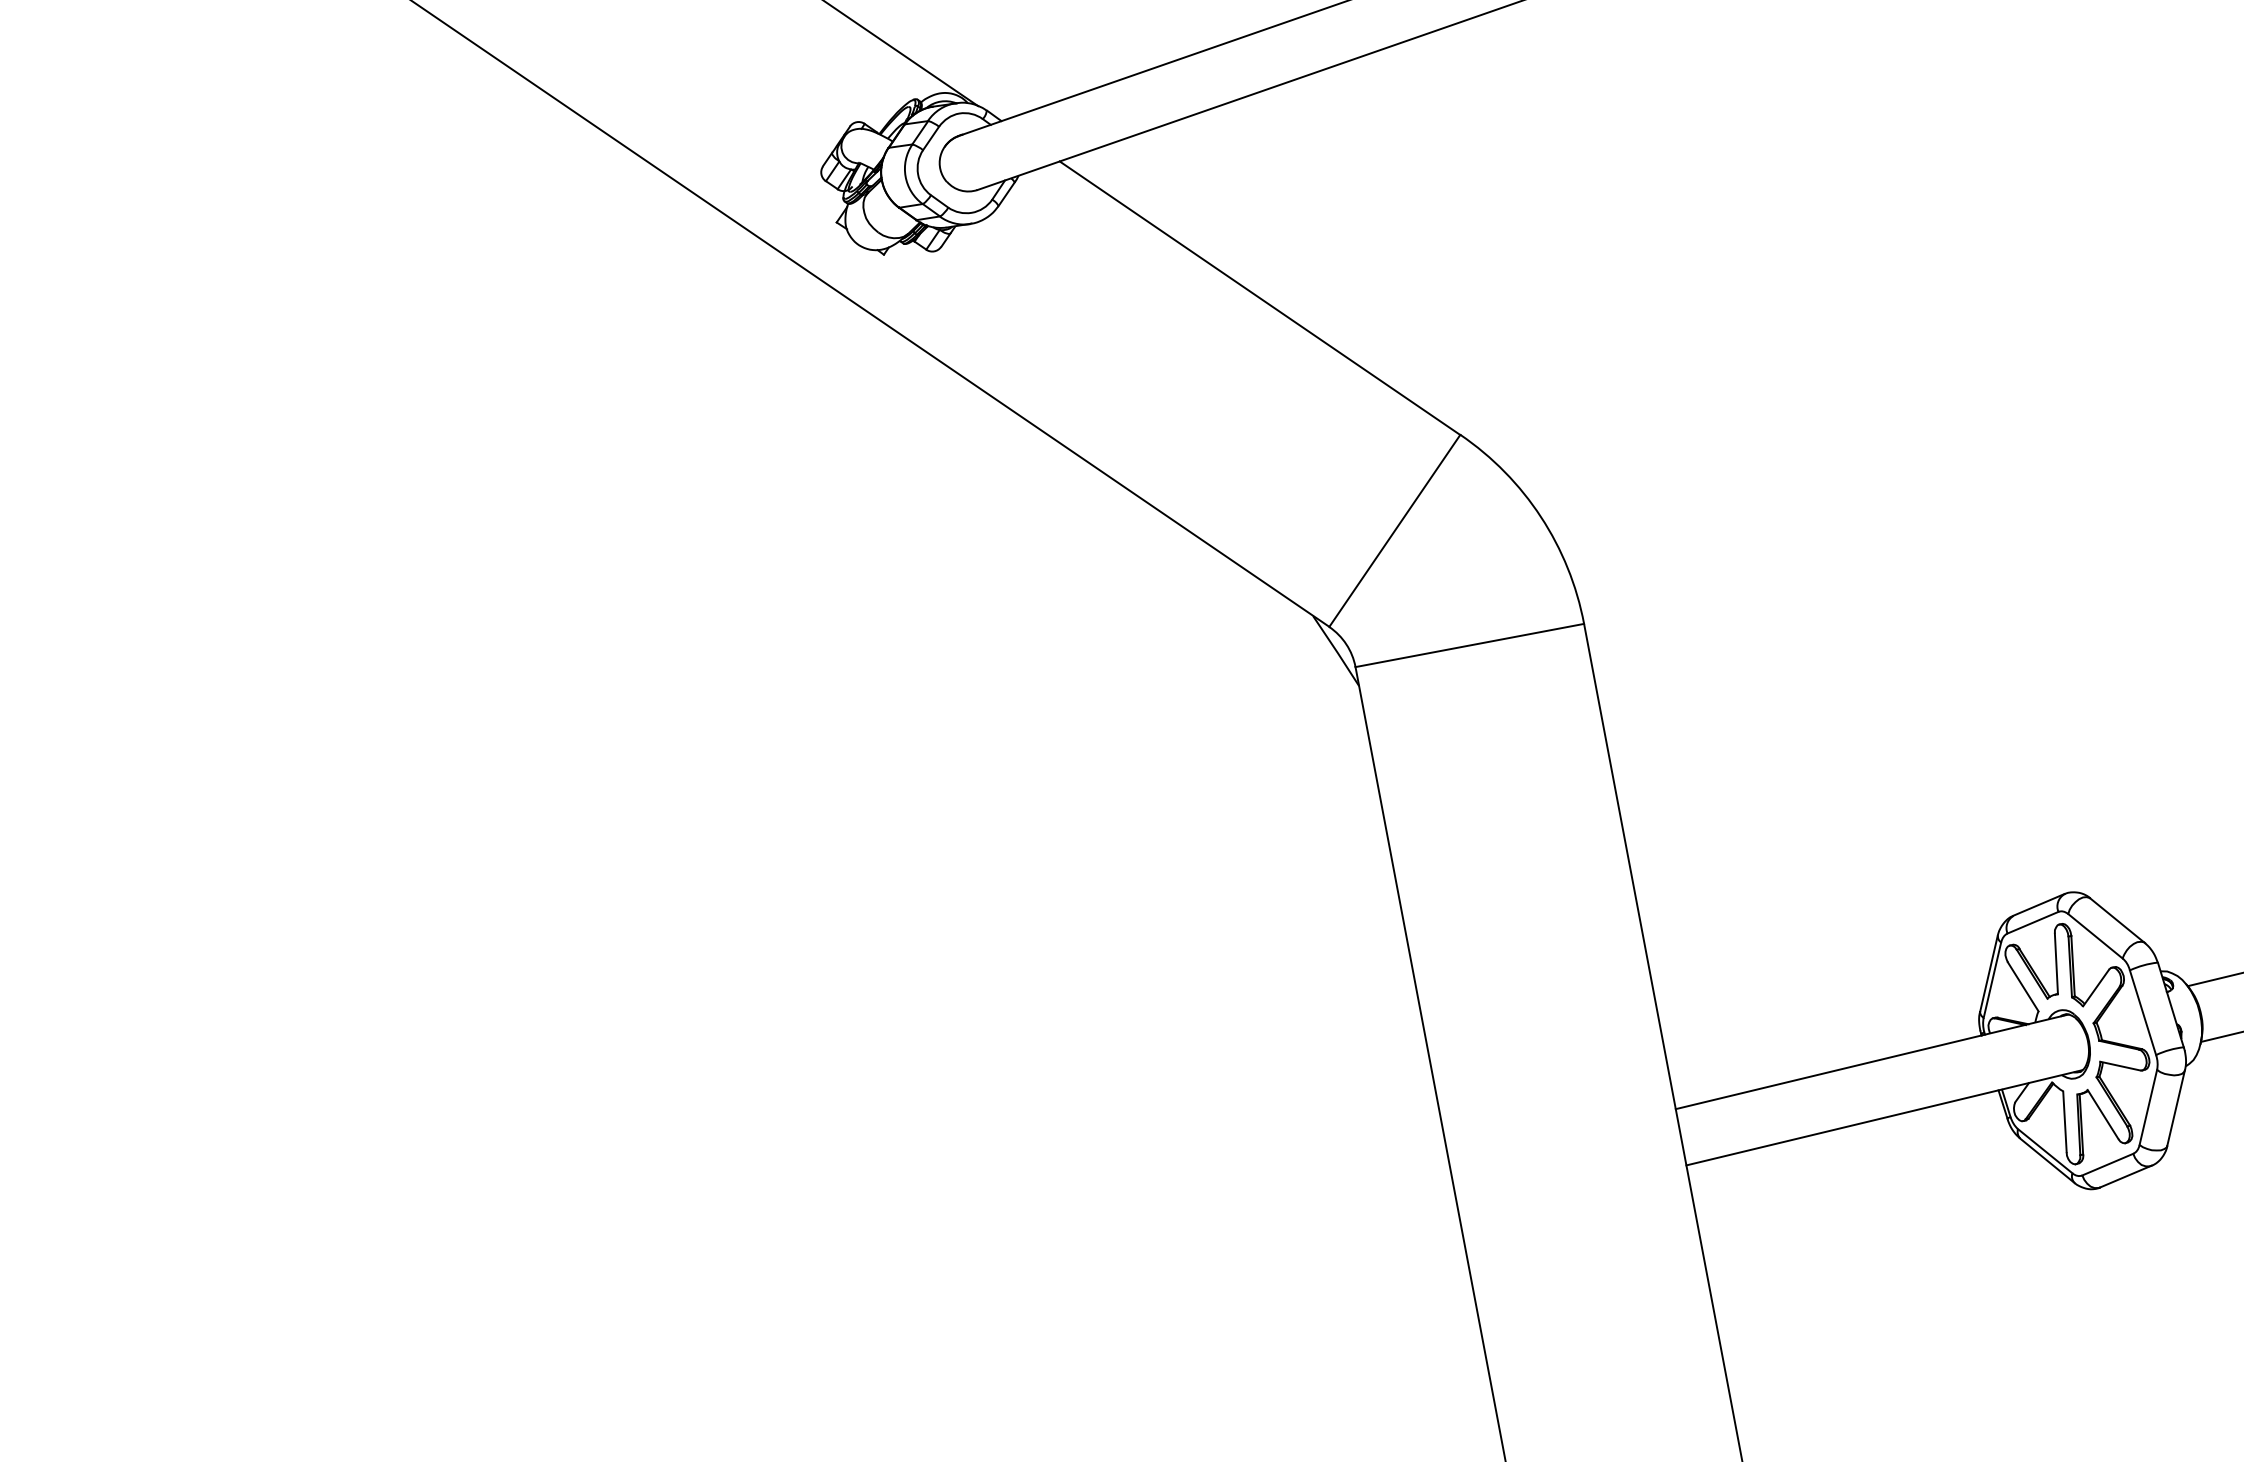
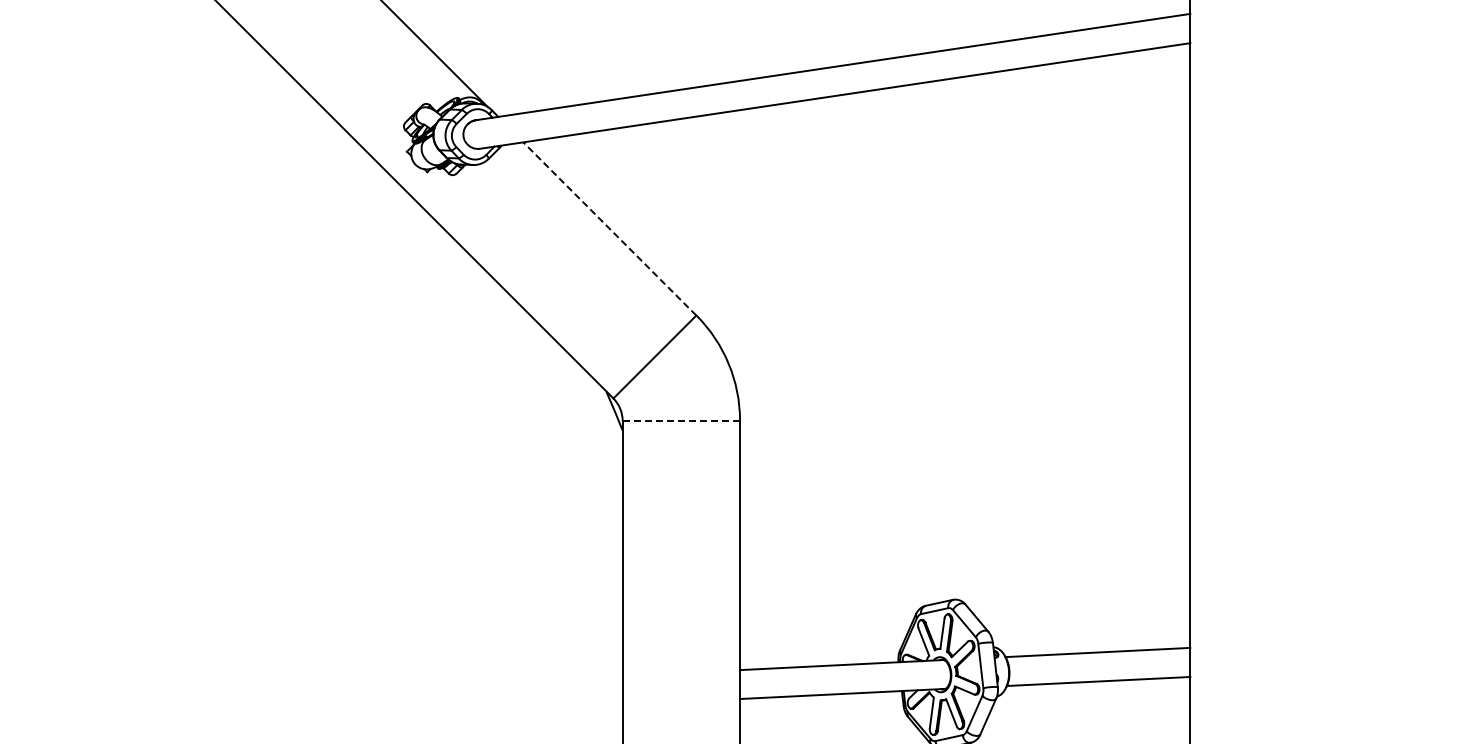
line: (1259, 297) -> (609, 228), solid -> dashed
line: (1469, 644) -> (681, 420), solid -> dashed

